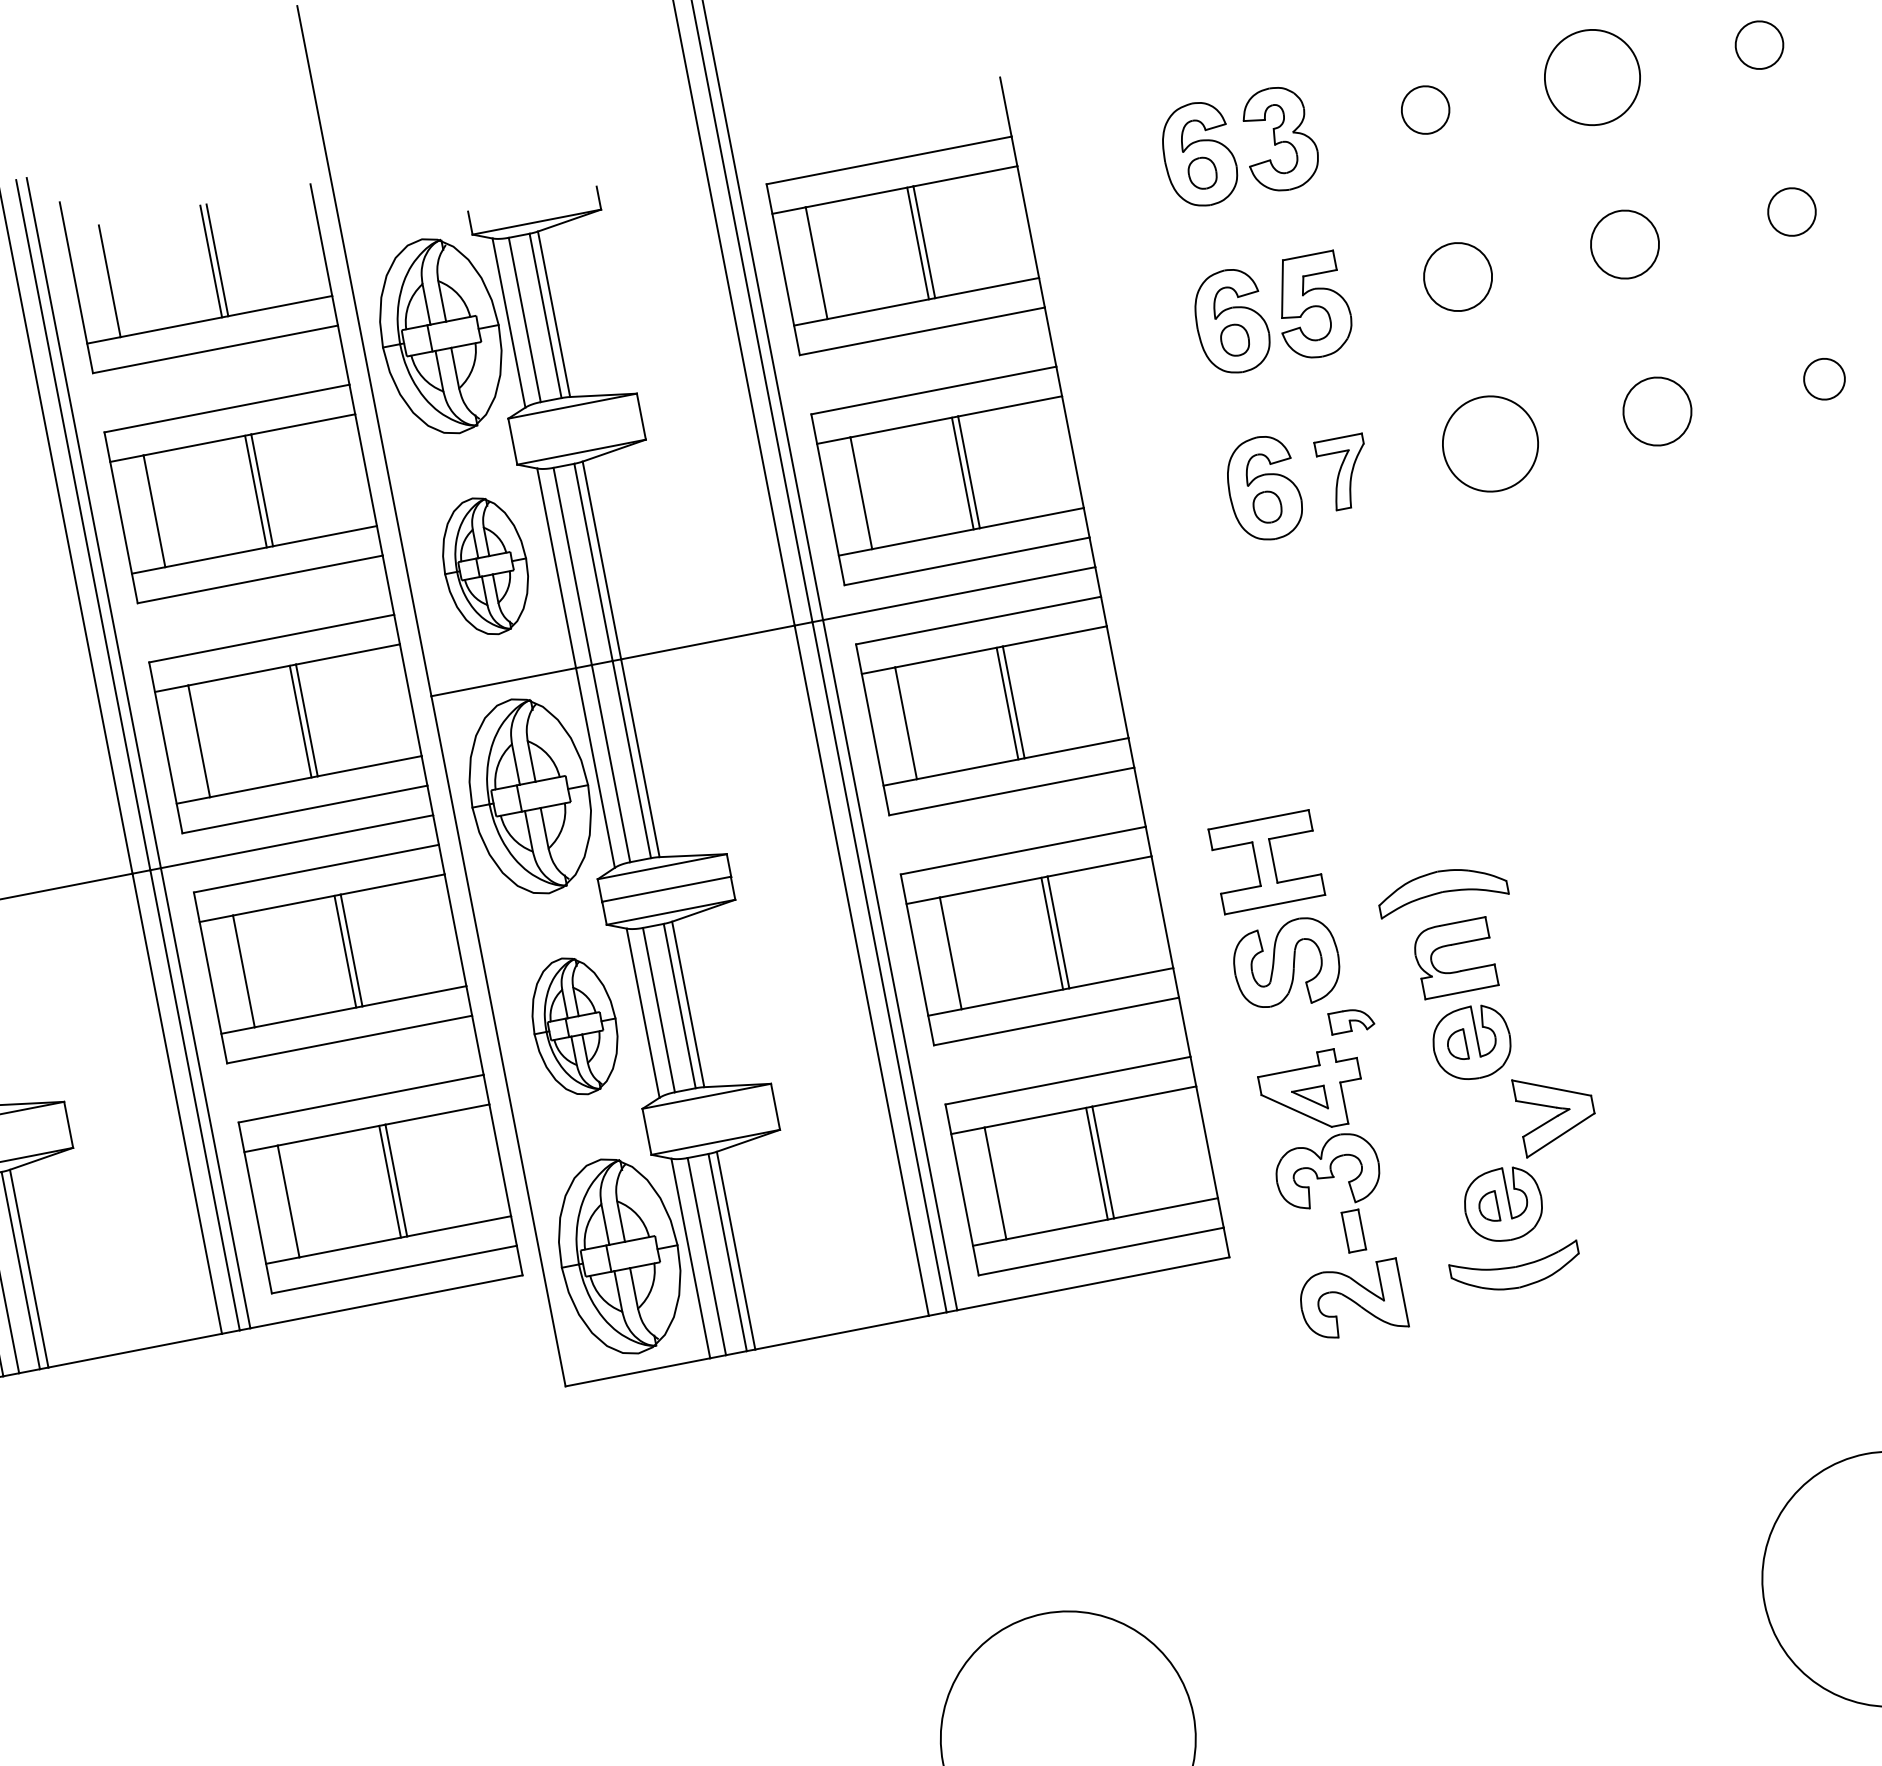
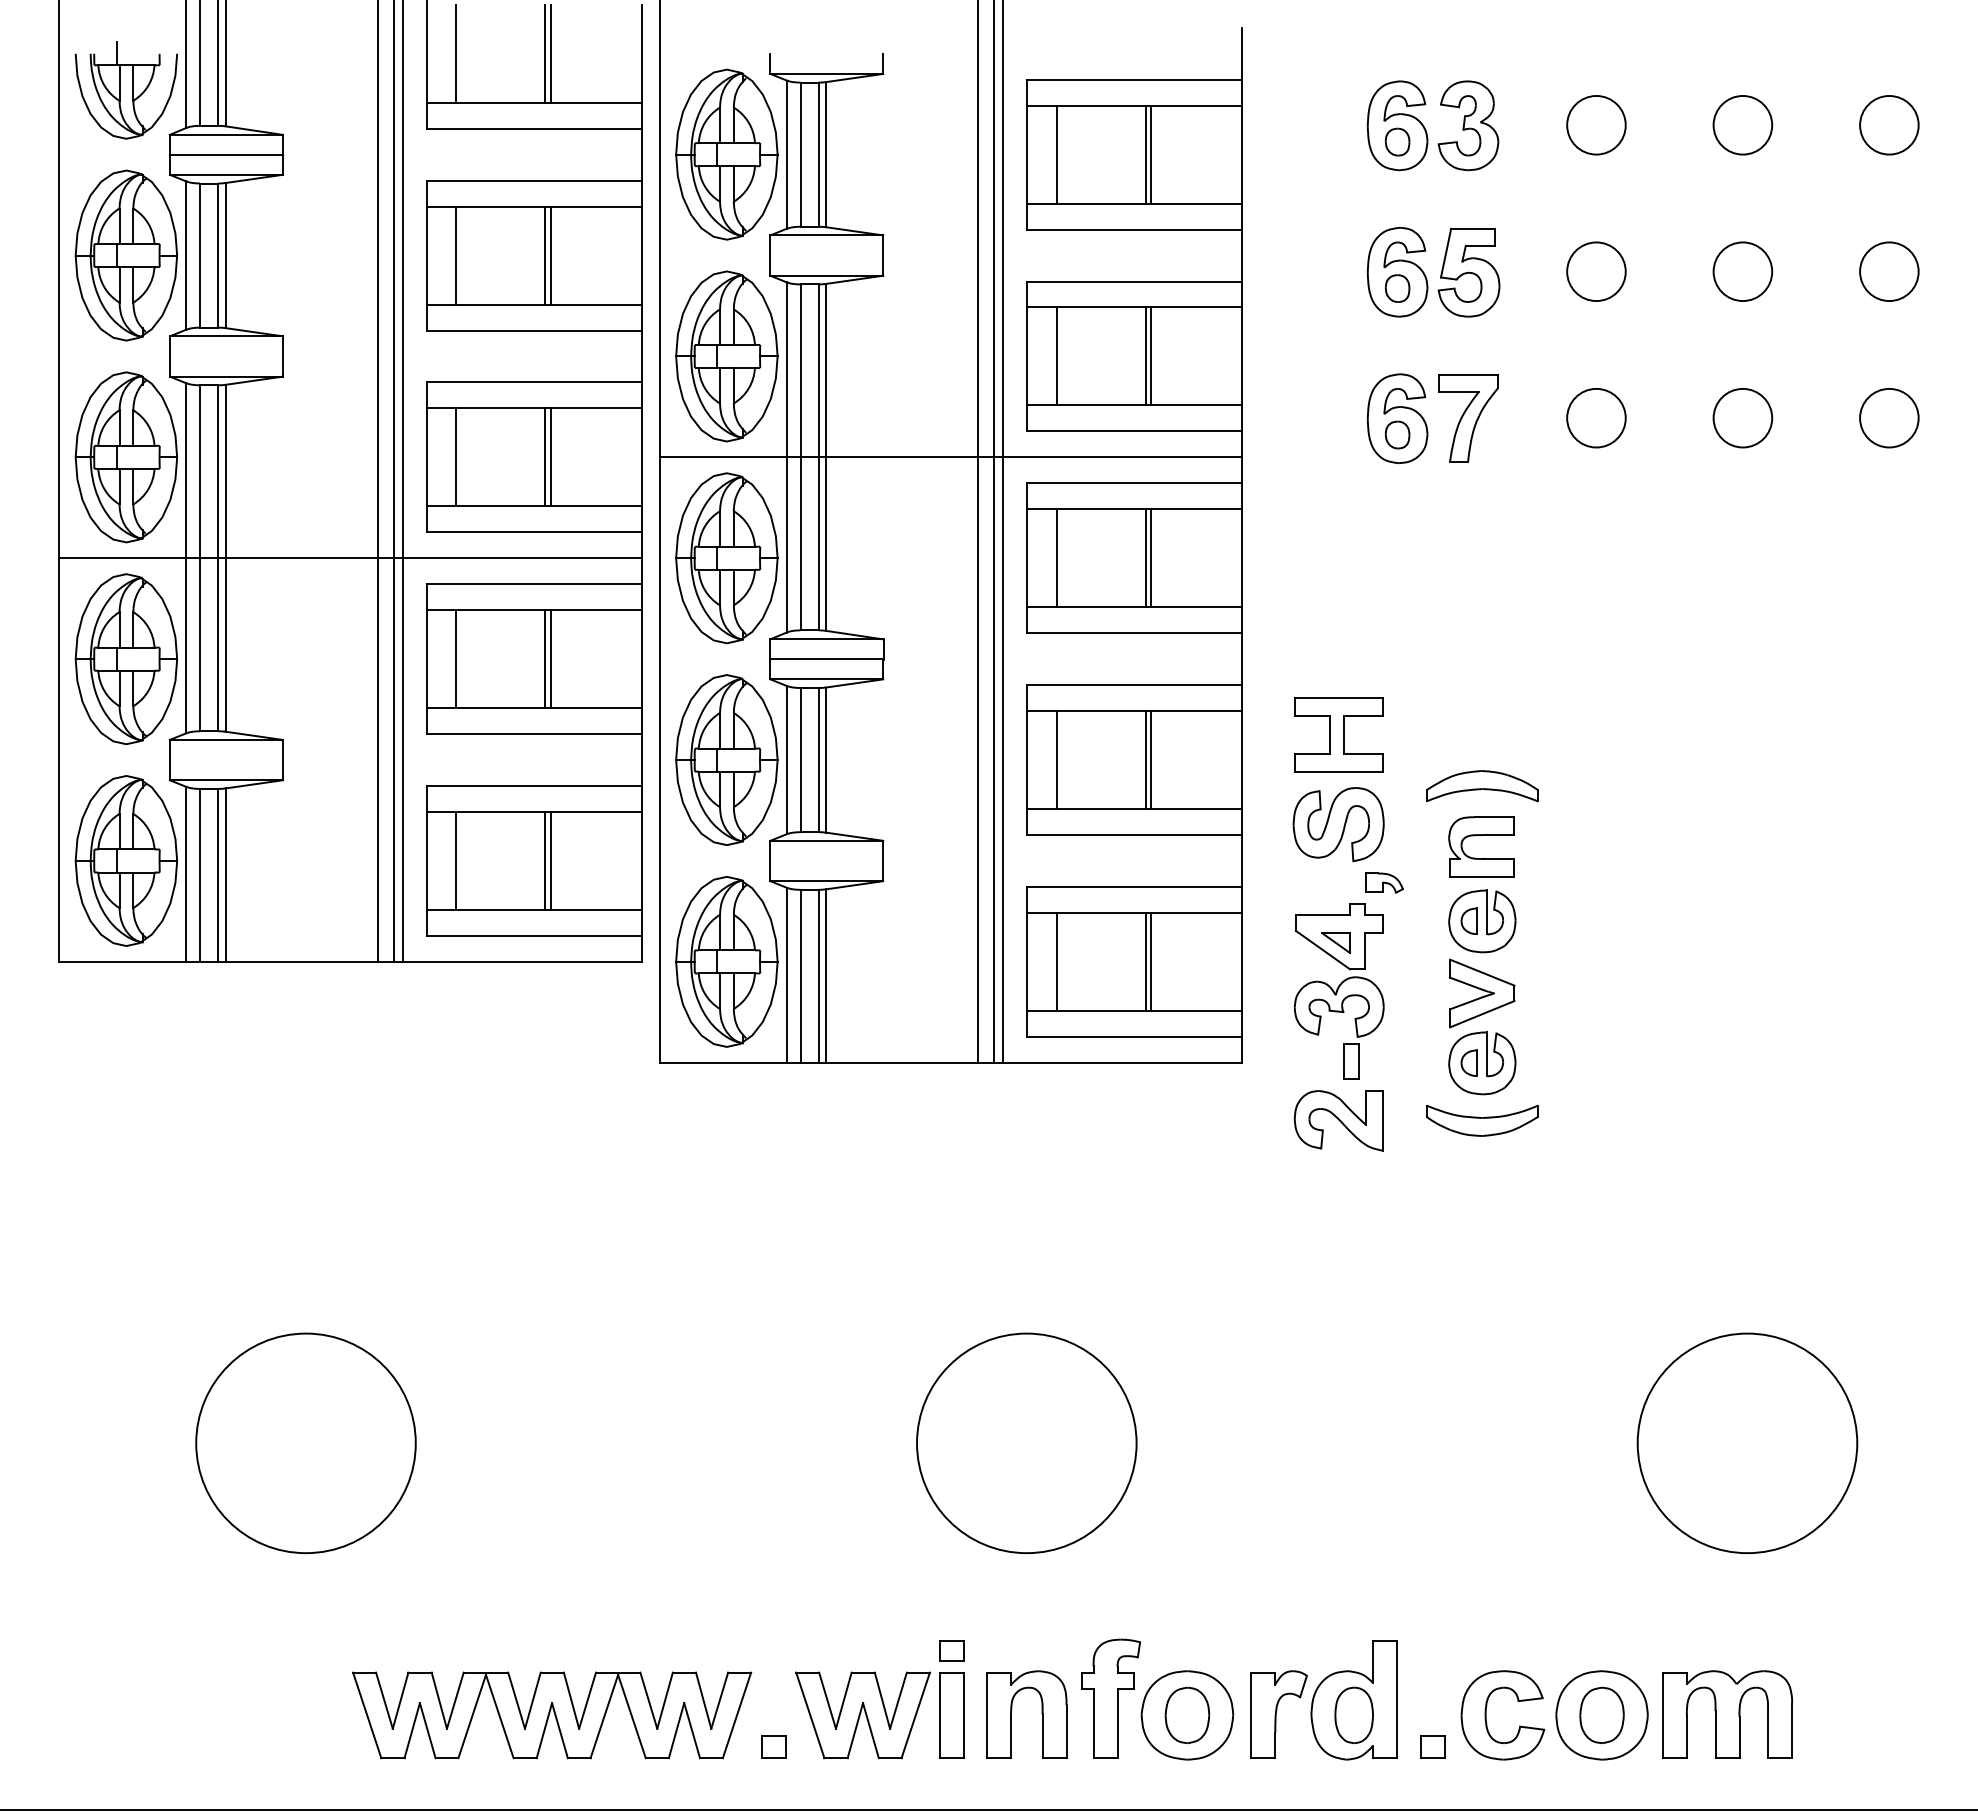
circle: (1759, 45) -> (1889, 125), size x1.43
circle: (1592, 77) -> (1742, 125), size x0.71
circle: (1425, 110) -> (1596, 125), size x1.43
circle: (1792, 211) -> (1889, 271), size x1.43
circle: (1824, 379) -> (1889, 418), size x1.67
circle: (1490, 443) -> (1596, 417), size x0.71
part: (1344, 472) -> (1468, 418), size x1.43
part: (485, 566) -> (726, 356), size x1.43
part: (574, 1025) -> (726, 759), size x1.43
part: (1556, 1111) -> (1482, 993), moved

